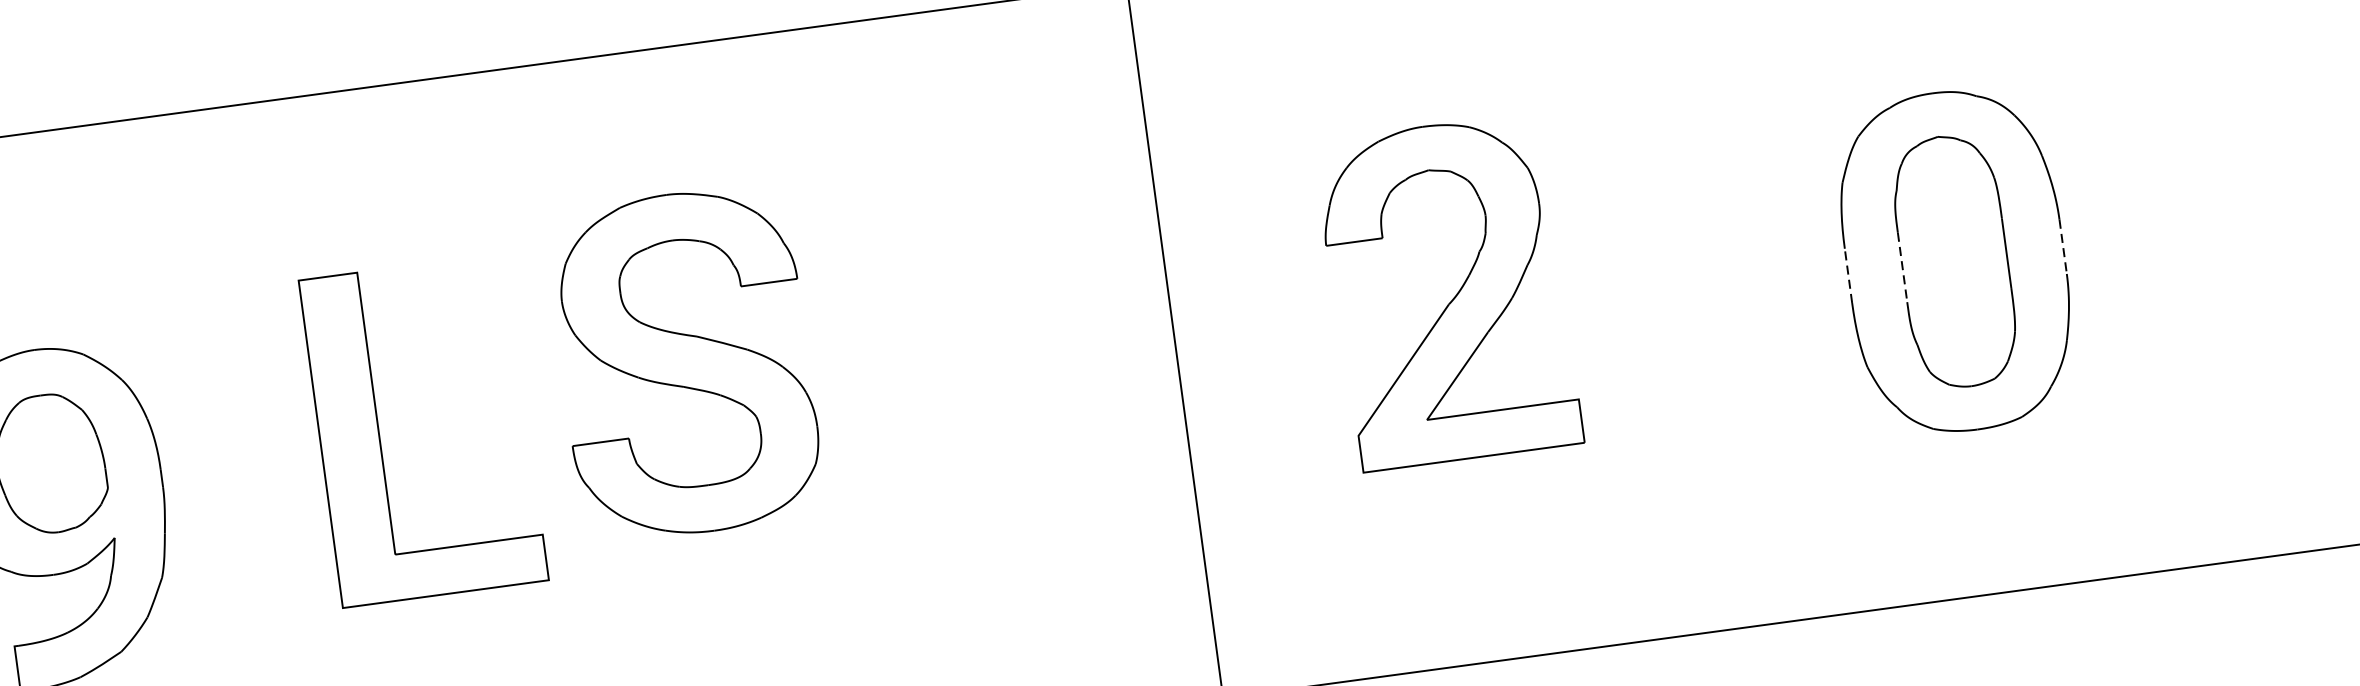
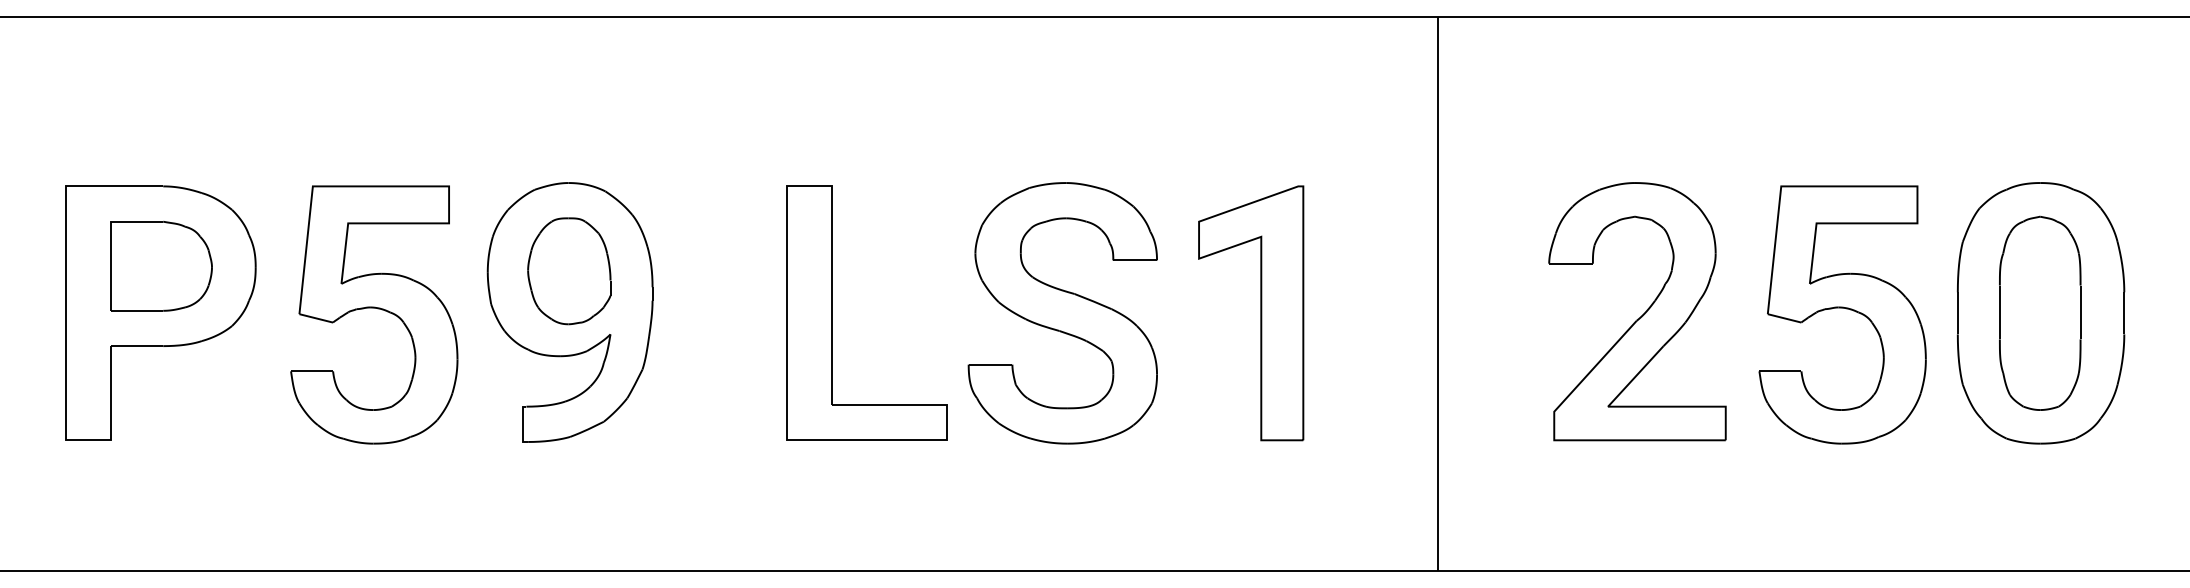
line: (2063, 247) -> (2124, 313), dashed -> solid
line: (1902, 267) -> (1999, 312), dashed -> solid
line: (1847, 274) -> (1957, 312), dashed -> solid
part: (1448, 292) -> (1637, 311), moved
part: (1699, 297) -> (1842, 314), added
part: (684, 363) -> (1062, 313), moved
part: (949, 397) -> (1260, 313), added
part: (379, 435) -> (832, 312), moved

